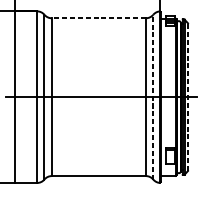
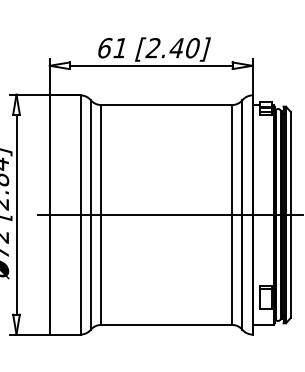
line: (98, 18) -> (166, 105), dashed -> solid
line: (187, 96) -> (290, 214), dashed -> solid
line: (153, 97) -> (242, 215), dashed -> solid

